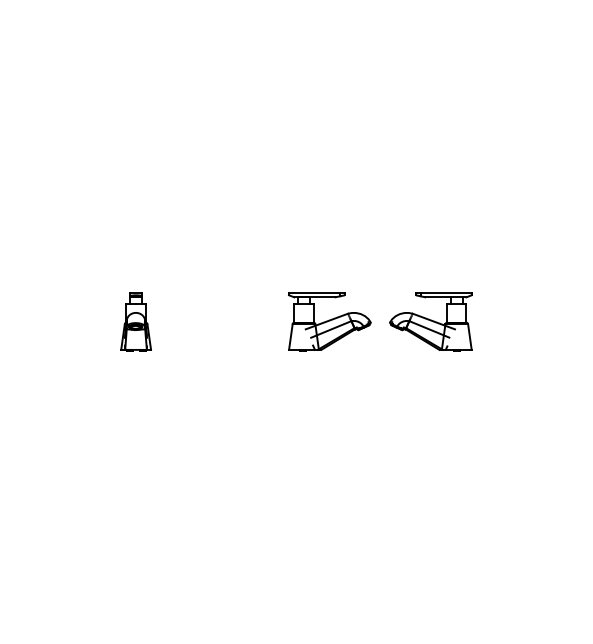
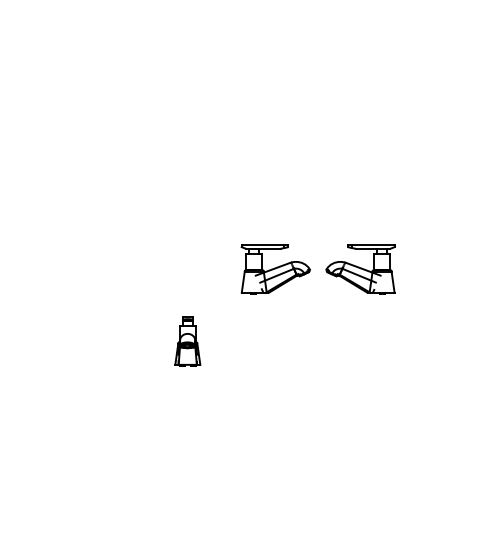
part: (135, 322) -> (187, 341), moved

